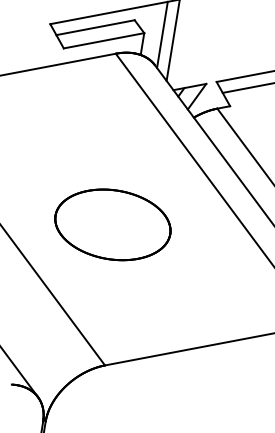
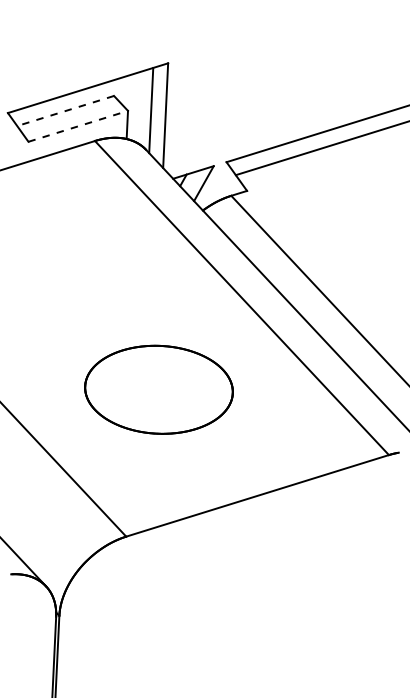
line: (95, 28) -> (65, 111), solid -> dashed
line: (104, 40) -> (78, 126), solid -> dashed
part: (112, 224) -> (158, 389), moved

